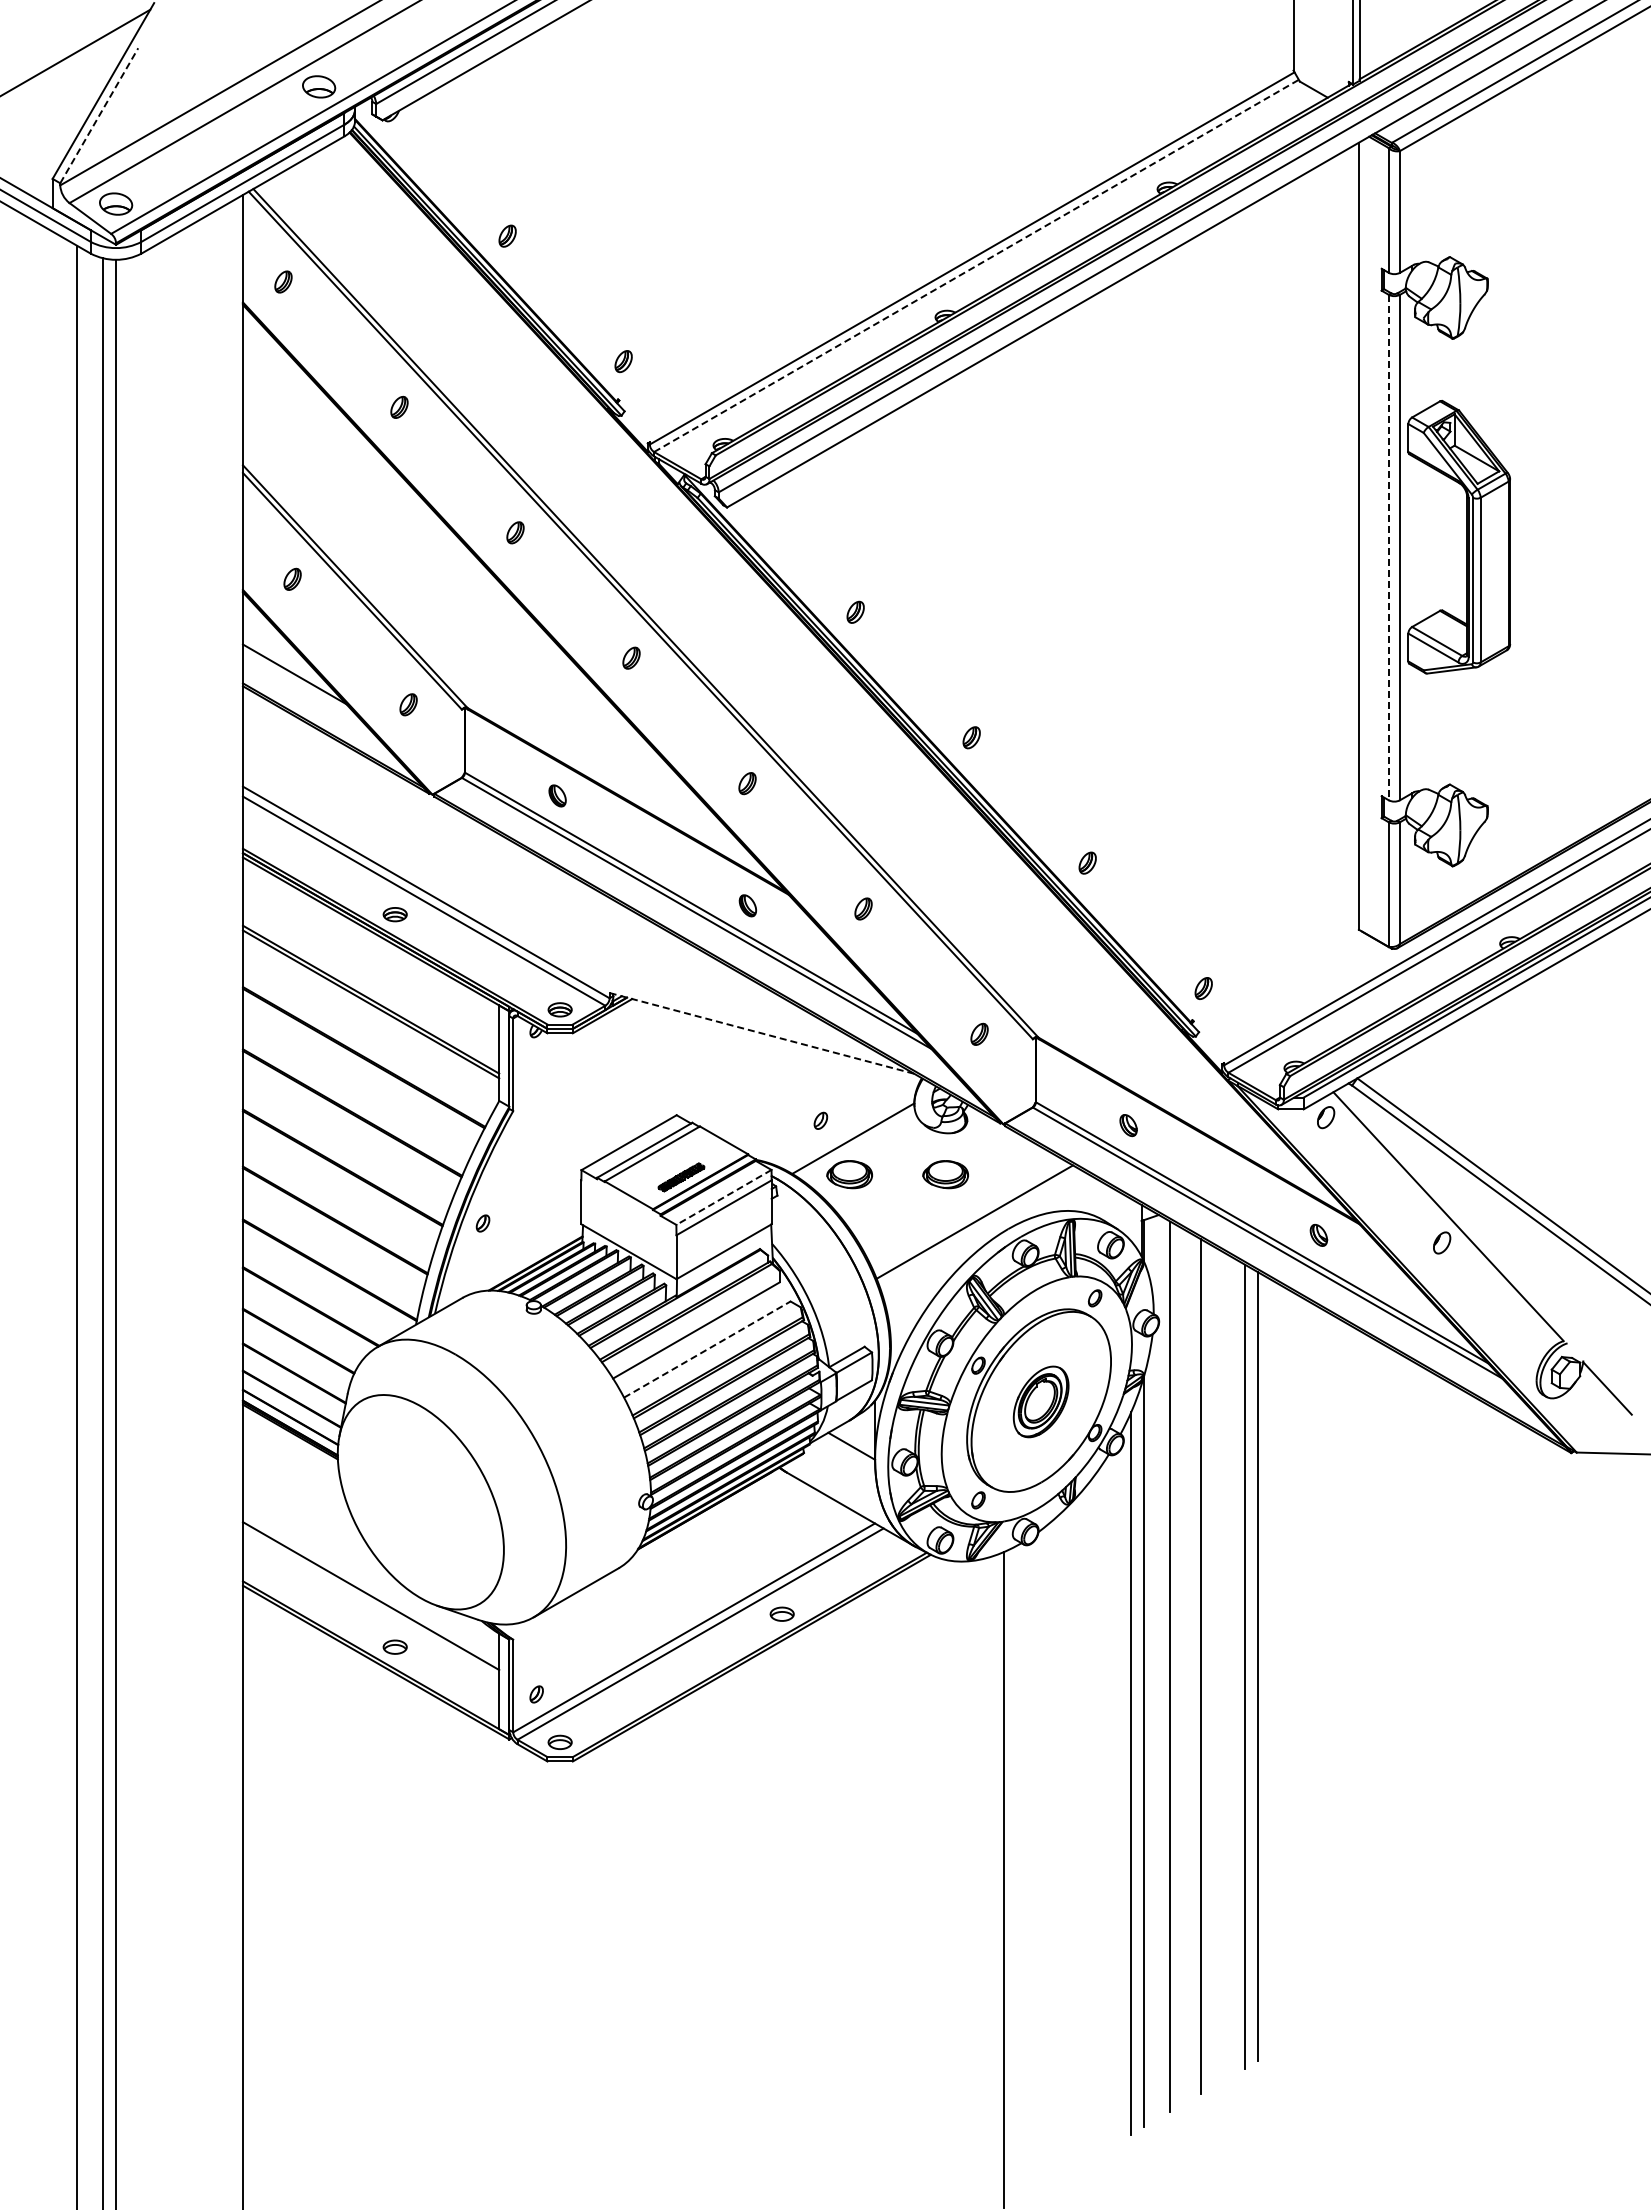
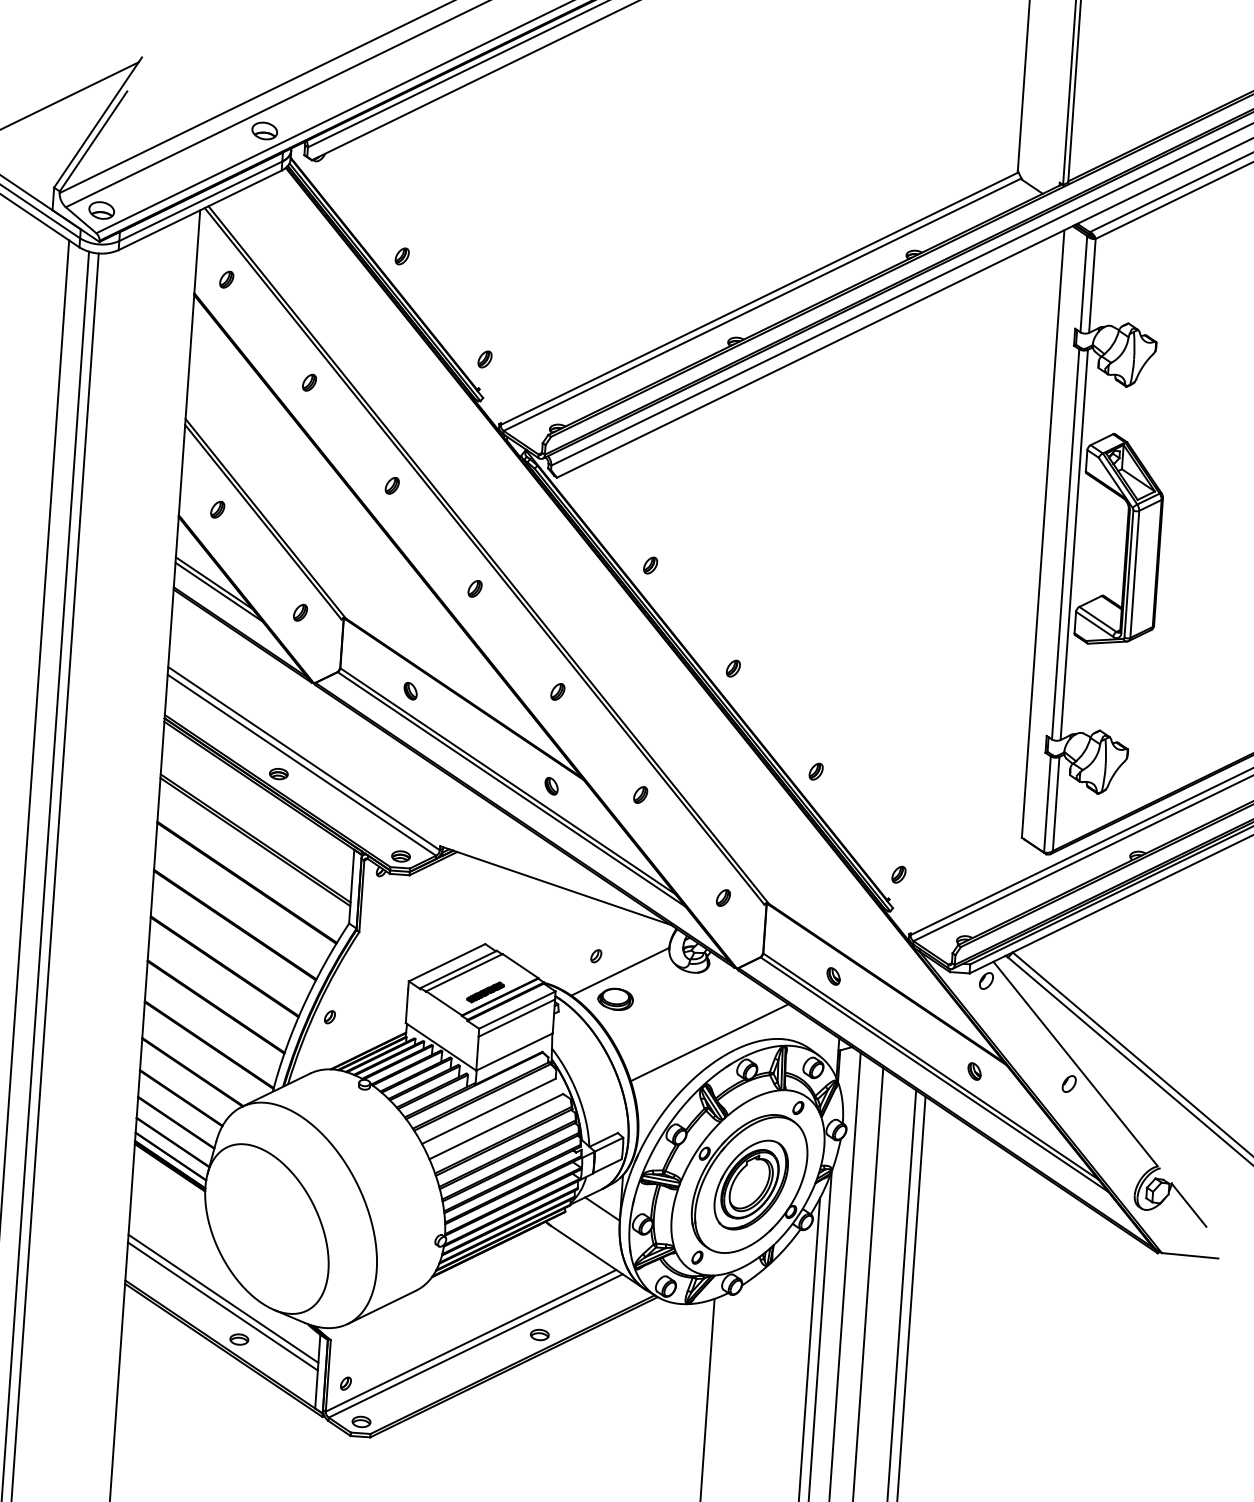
line: (99, 115) -> (93, 141), dashed -> solid
line: (976, 265) -> (762, 304), dashed -> solid
line: (1388, 547) -> (1065, 544), dashed -> solid
line: (301, 685) -> (218, 592), added
line: (761, 1033) -> (555, 885), dashed -> solid
part: (945, 1174) -> (689, 1004), removed
line: (723, 1197) -> (516, 1010), dashed -> solid
line: (707, 1349) -> (496, 1126), dashed -> solid
part: (1040, 1401) -> (750, 1184), size x1.67
line: (370, 1606) -> (222, 1306), added

